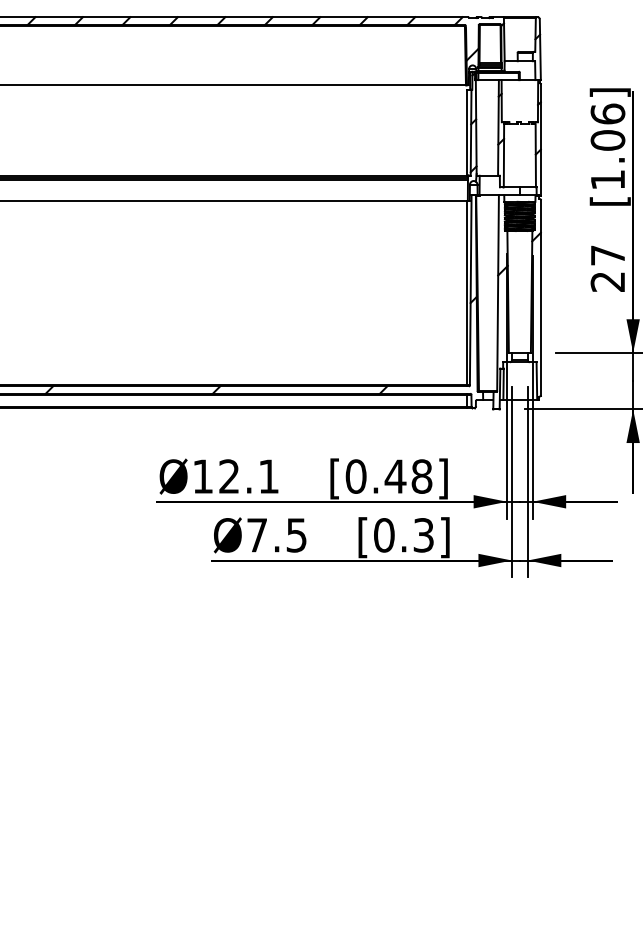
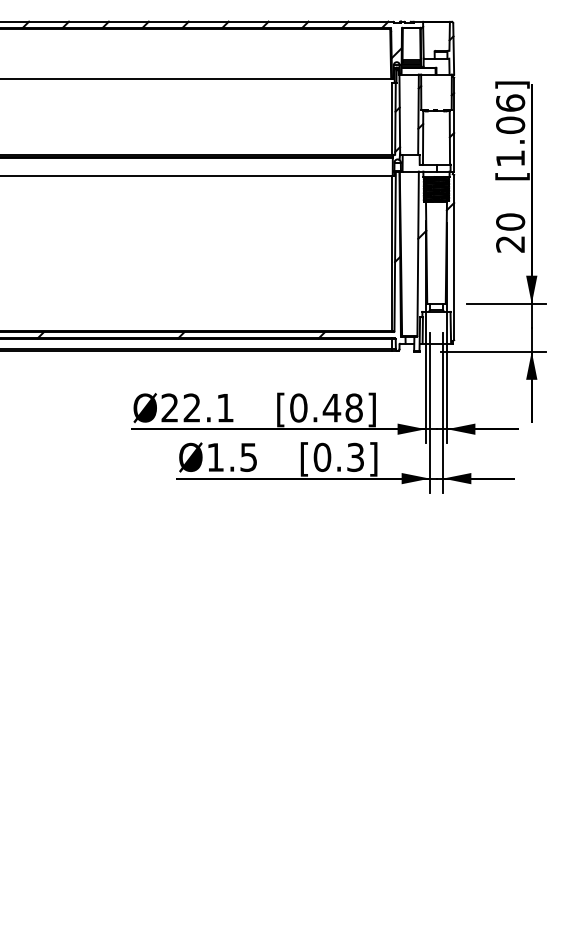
text: (607, 254) -> (510, 221), 27 -> 20
text: (202, 475) -> (169, 407), Ø12.1 -> Ø22.1
text: (257, 535) -> (215, 457), Ø7.5 -> Ø1.5

